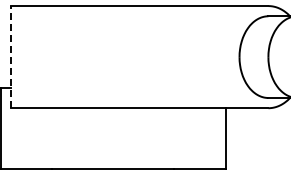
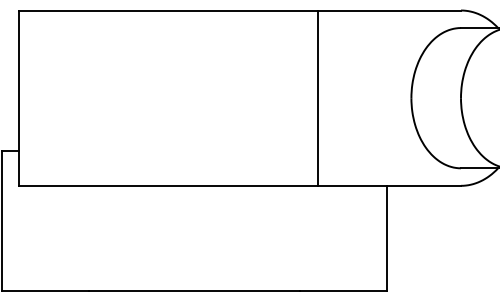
line: (11, 56) -> (19, 97), dashed -> solid
line: (185, 57) -> (318, 98), added

